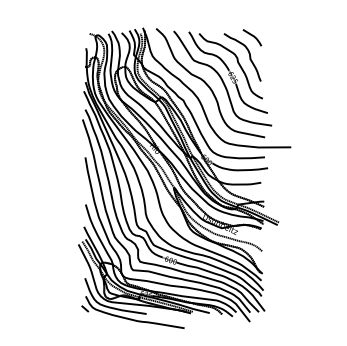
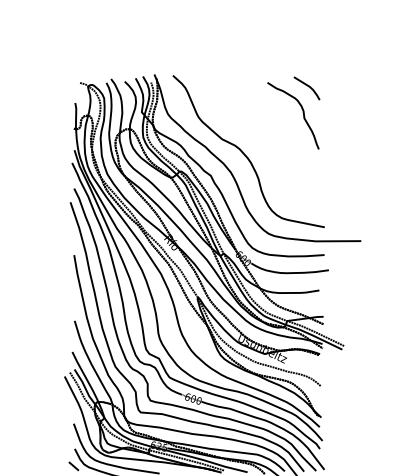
part: (222, 78) -> (265, 145), removed

